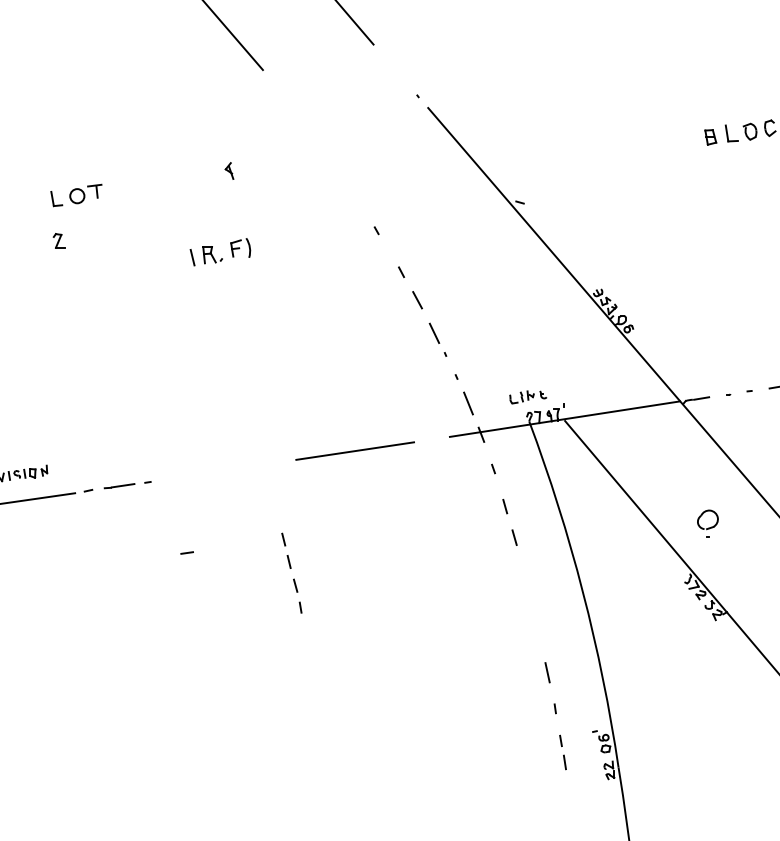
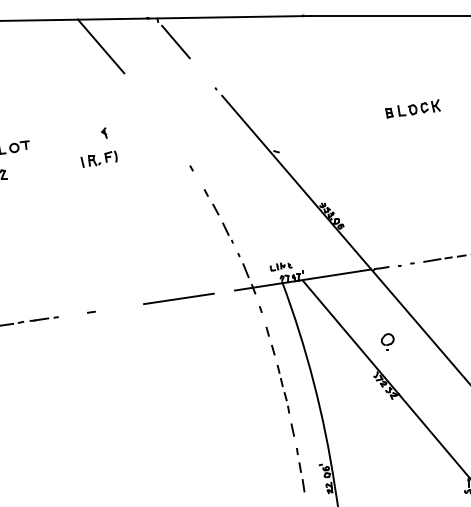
part: (219, 251) -> (98, 158), moved
line: (187, 551) -> (91, 311), moved
part: (290, 573) -> (282, 389), moved
part: (562, 752) -> (301, 477), size x1.43

